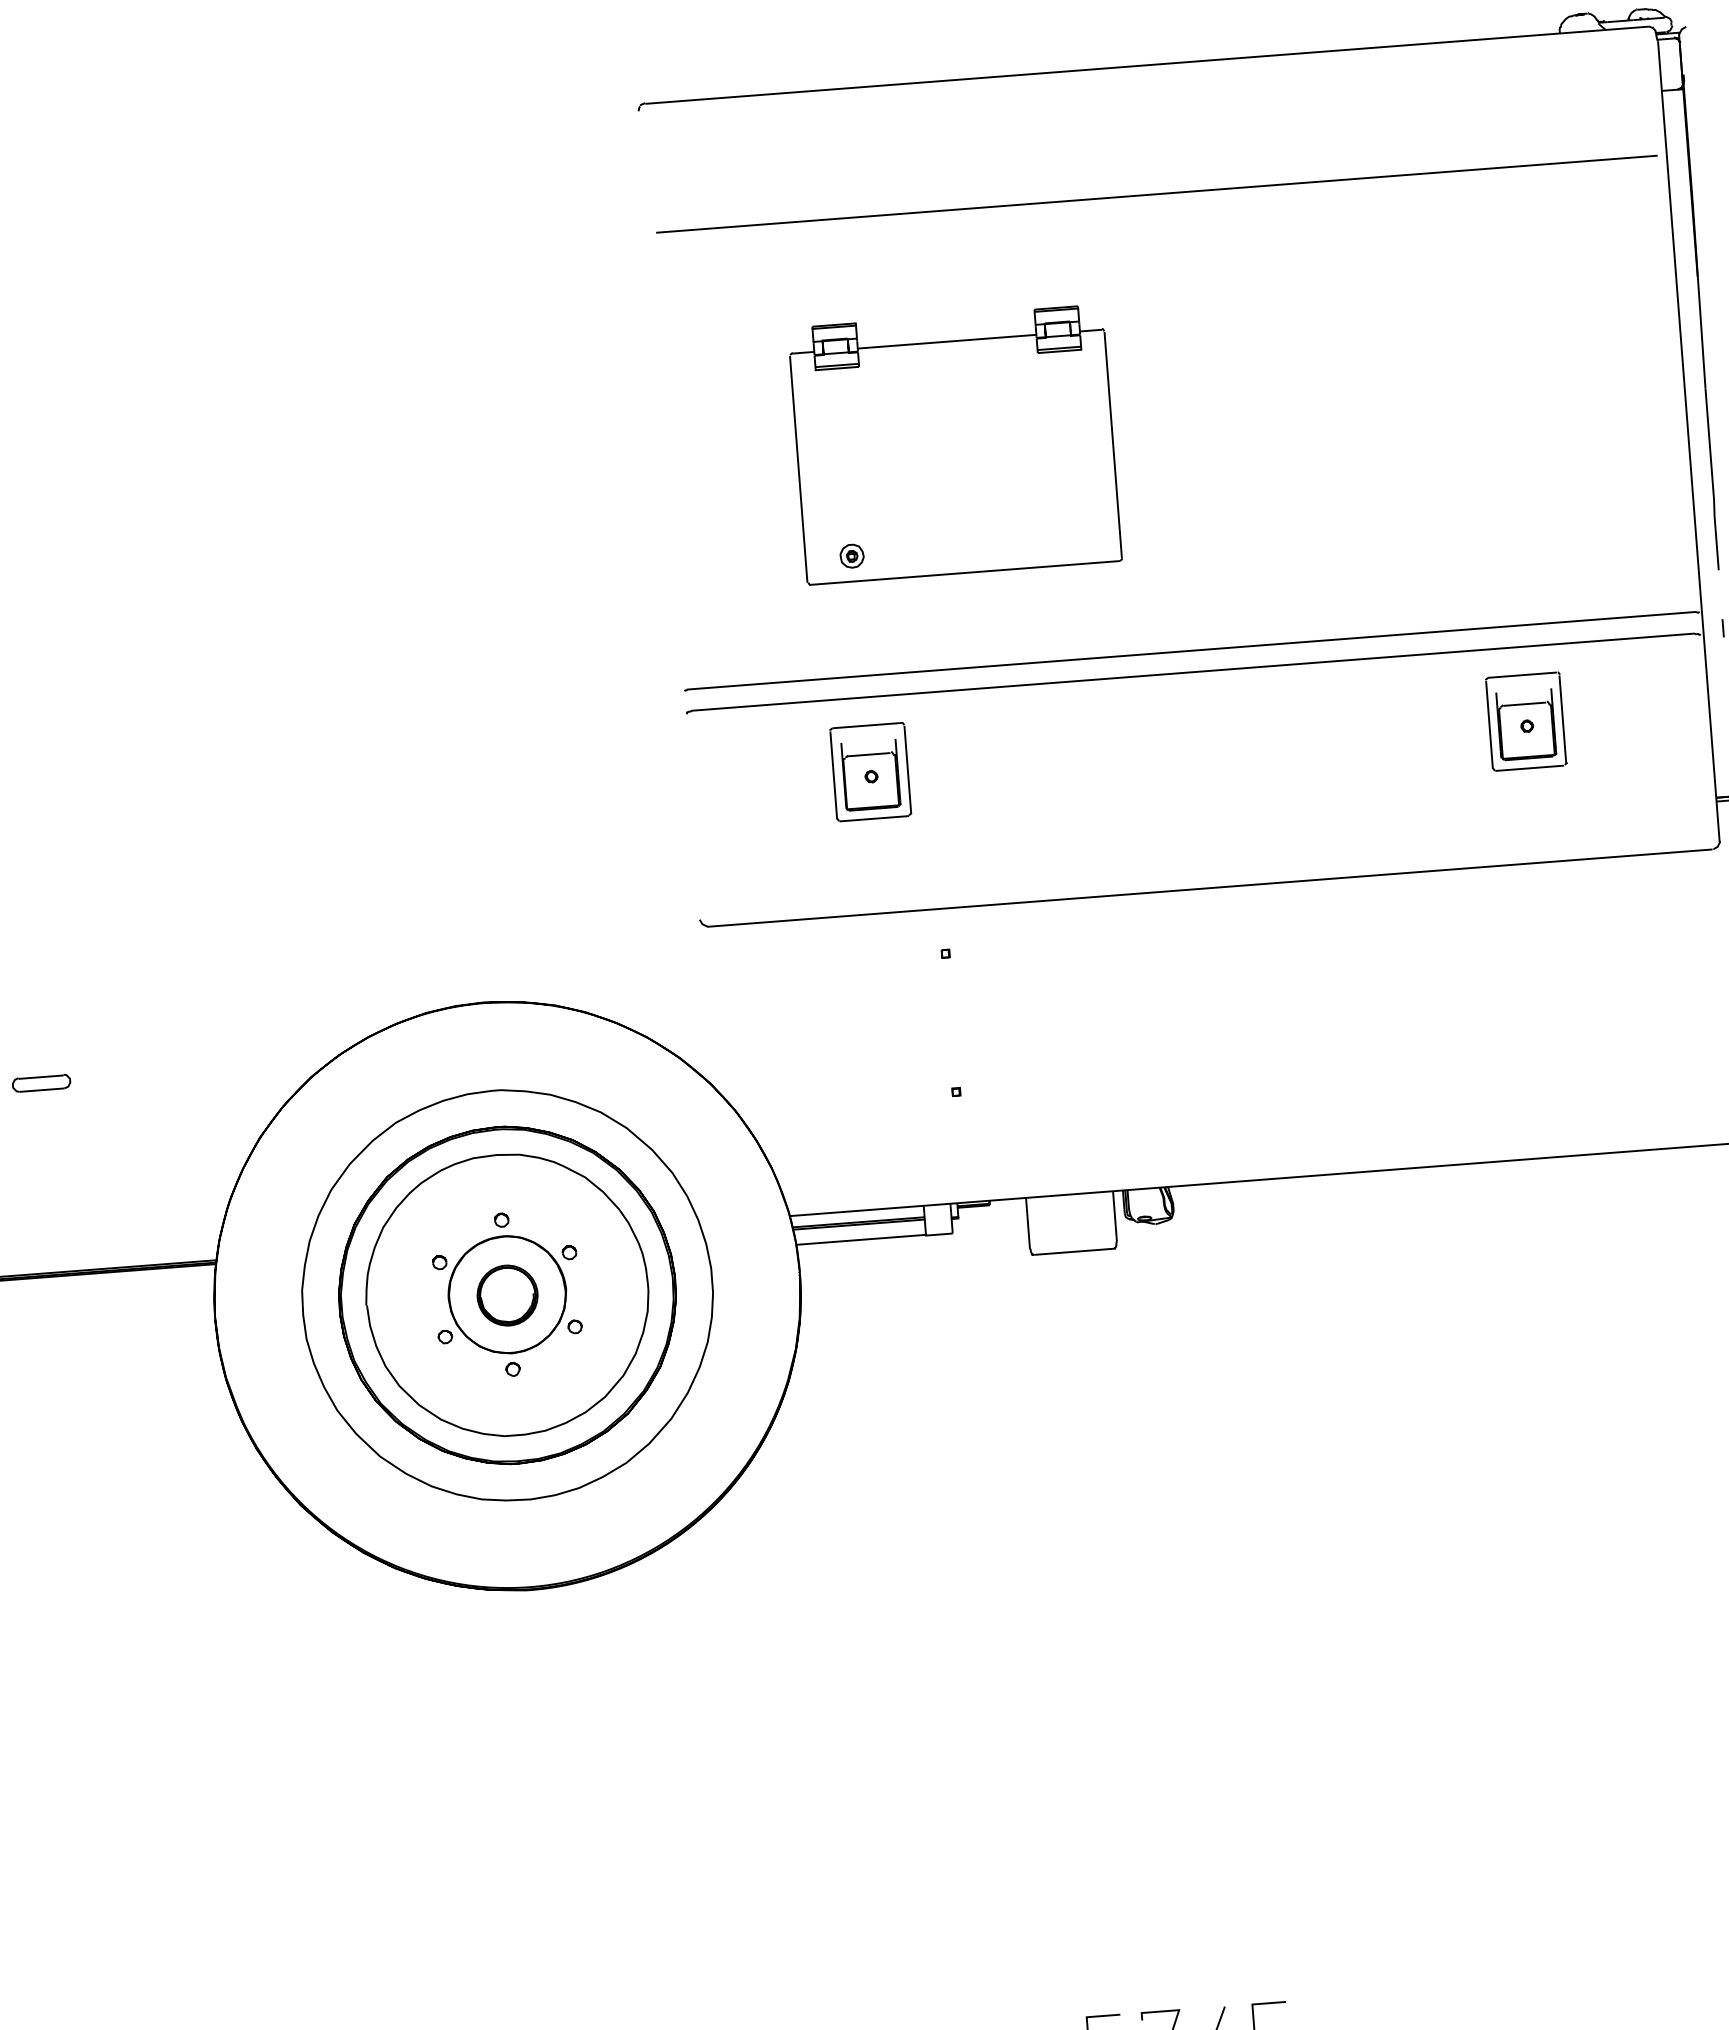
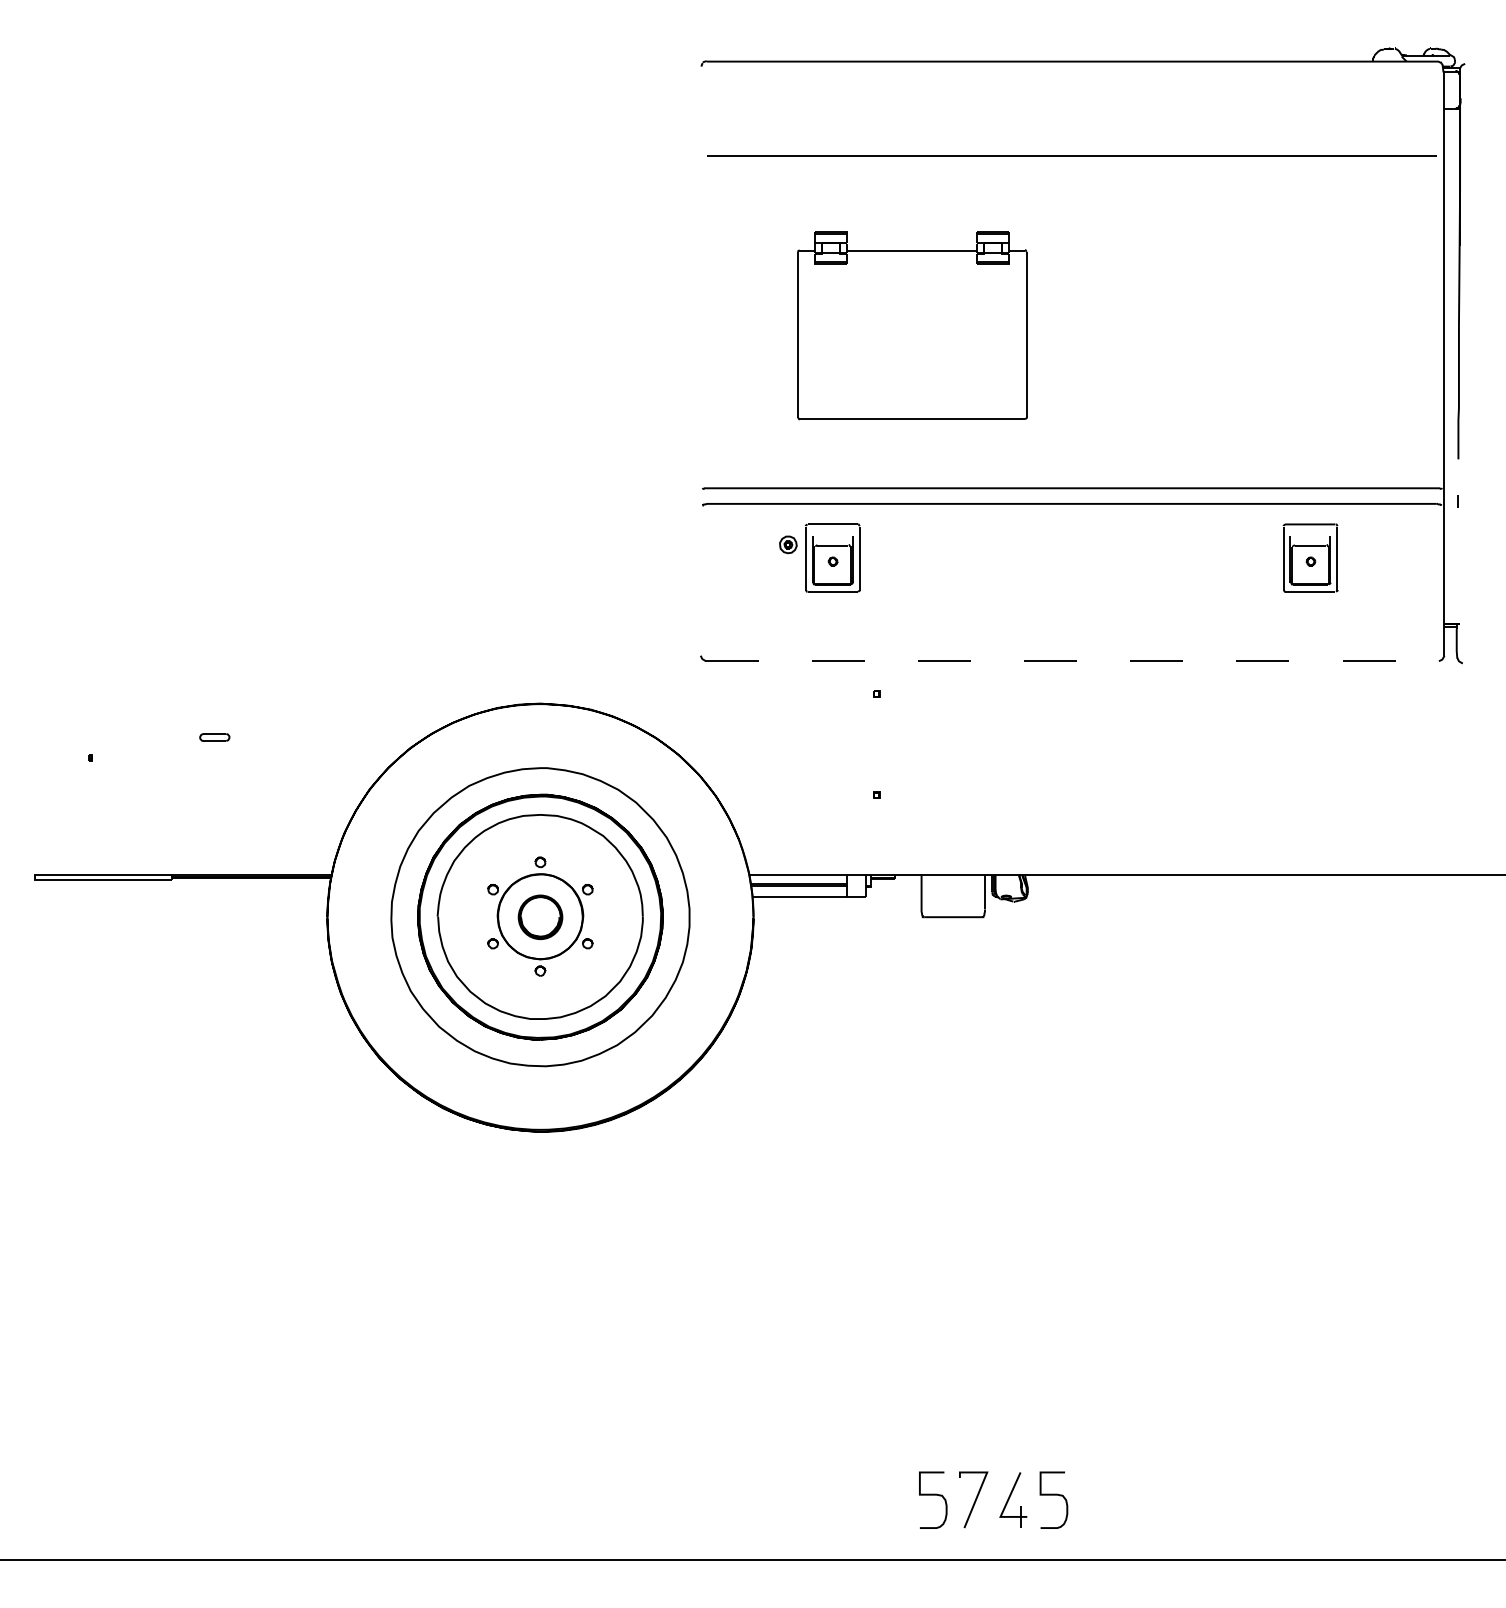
part: (852, 555) -> (788, 544), moved
line: (1210, 888) -> (1072, 661), solid -> dashed
part: (41, 1083) -> (214, 737), size x0.7

